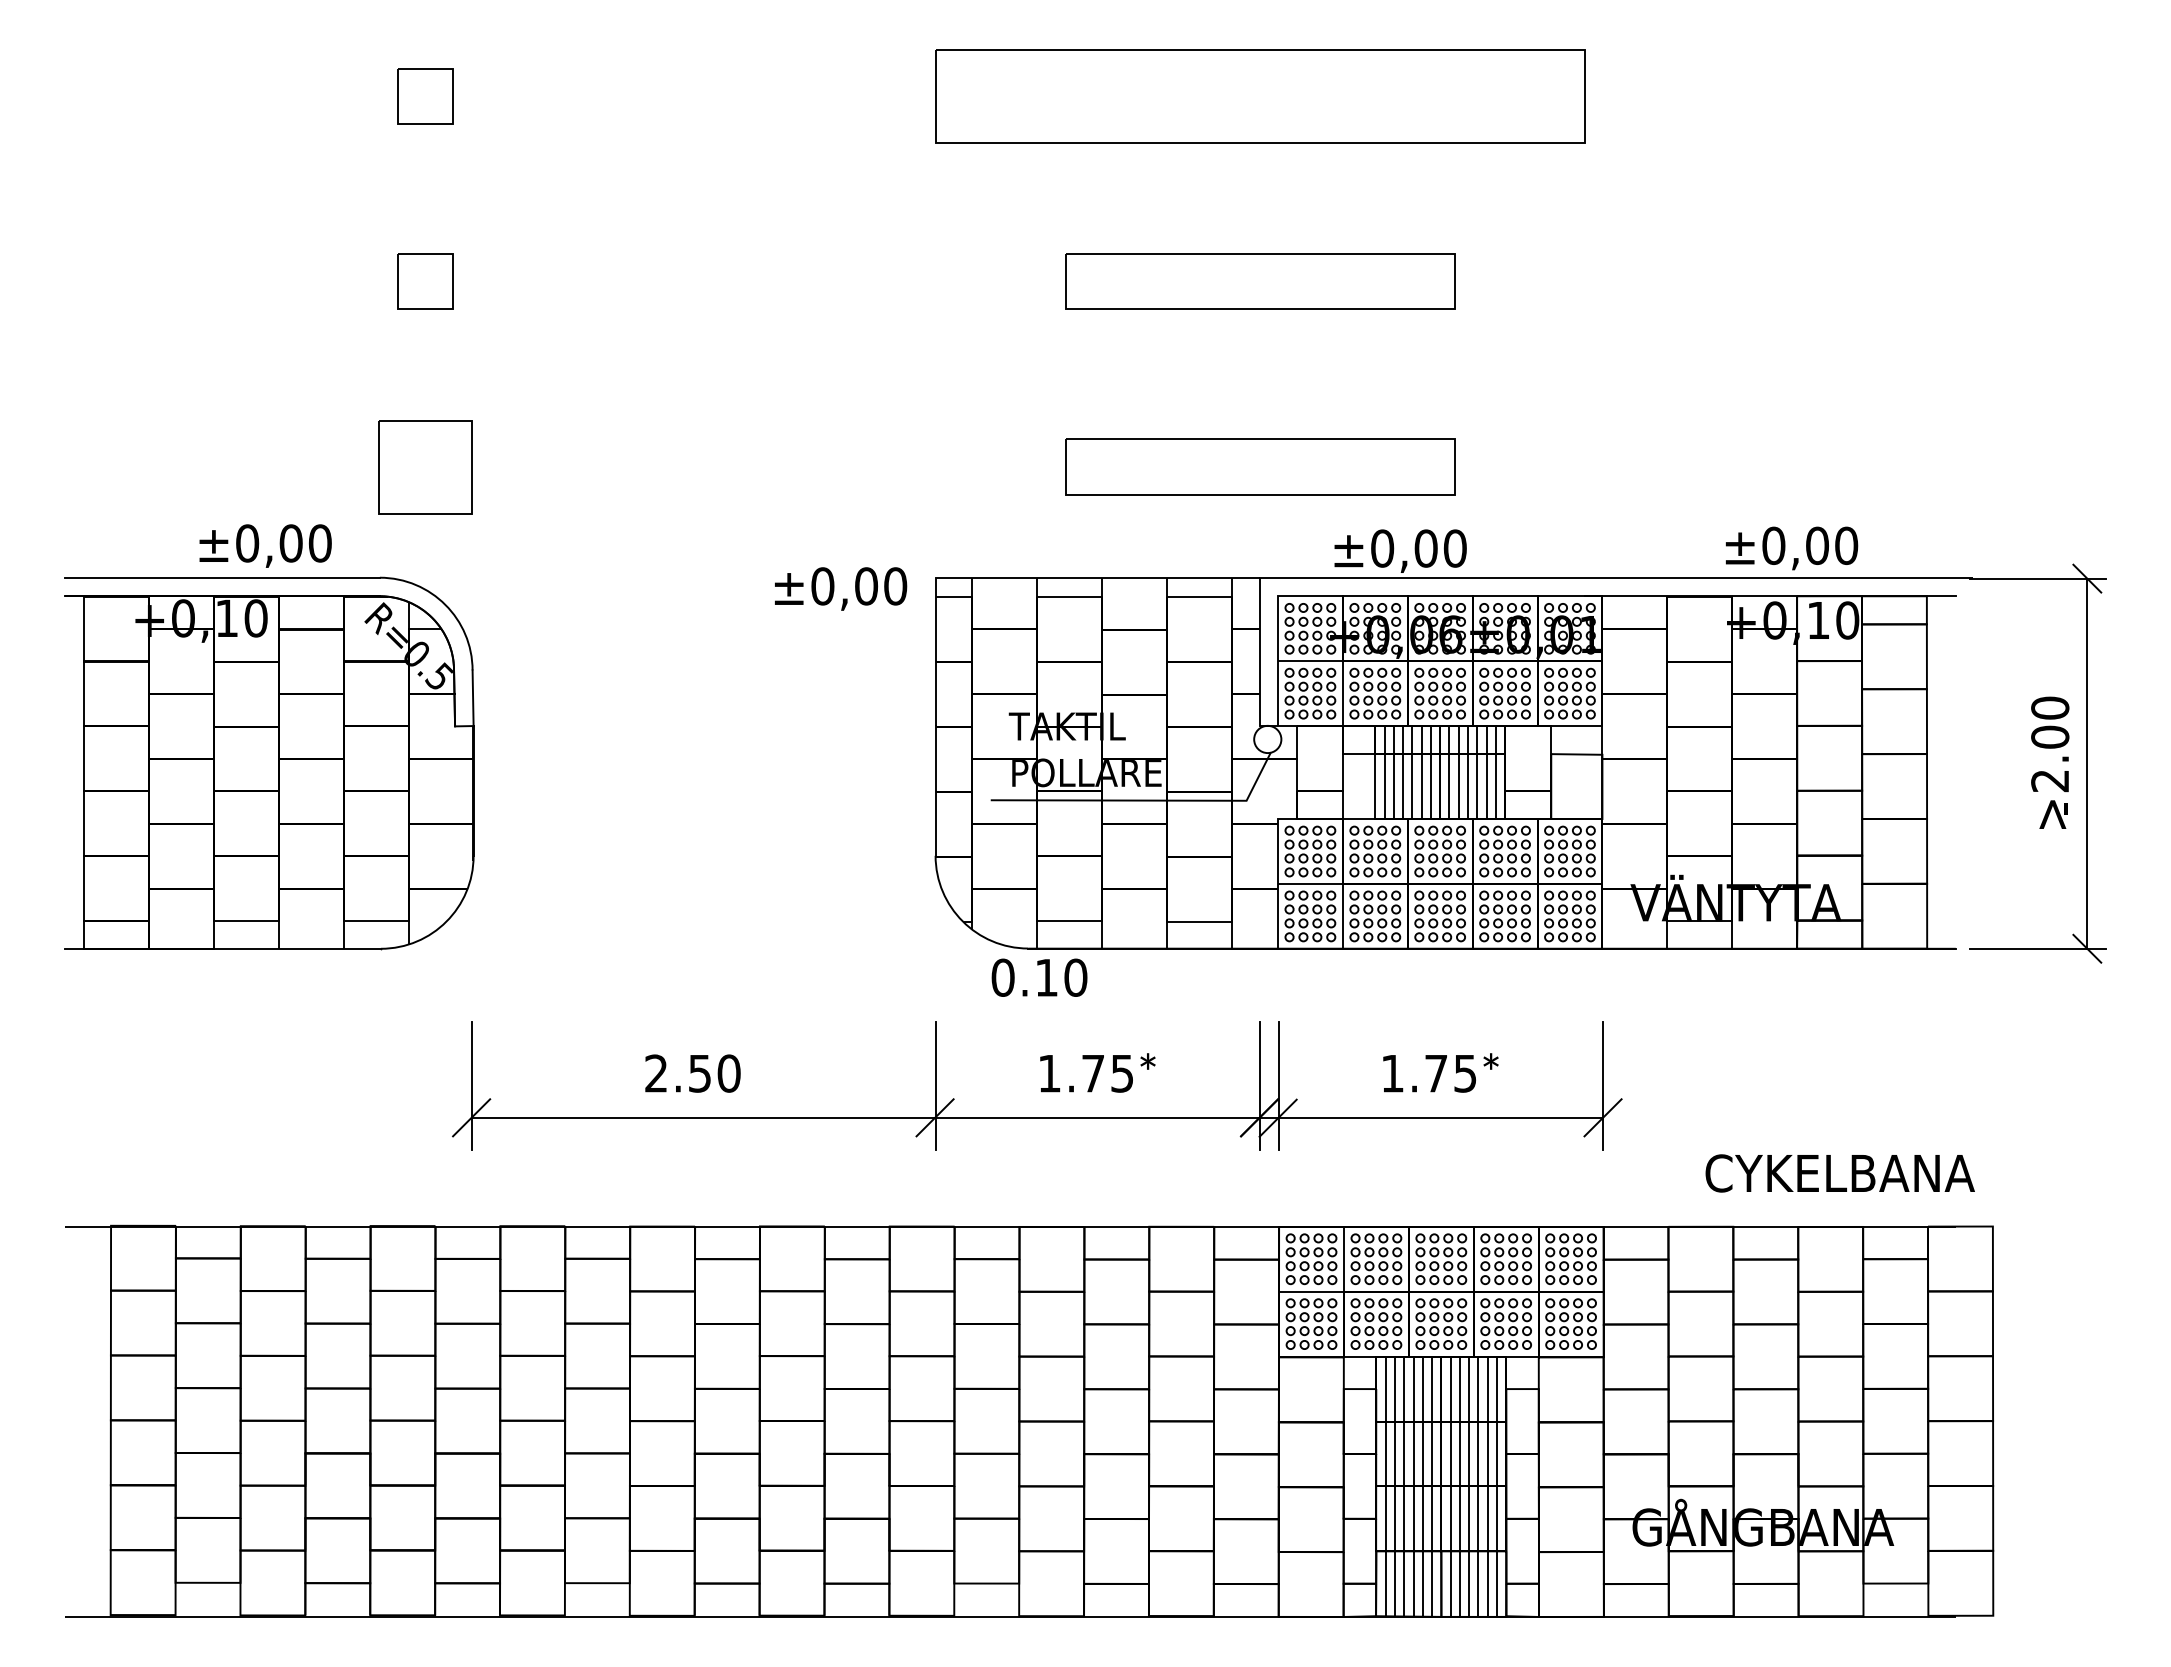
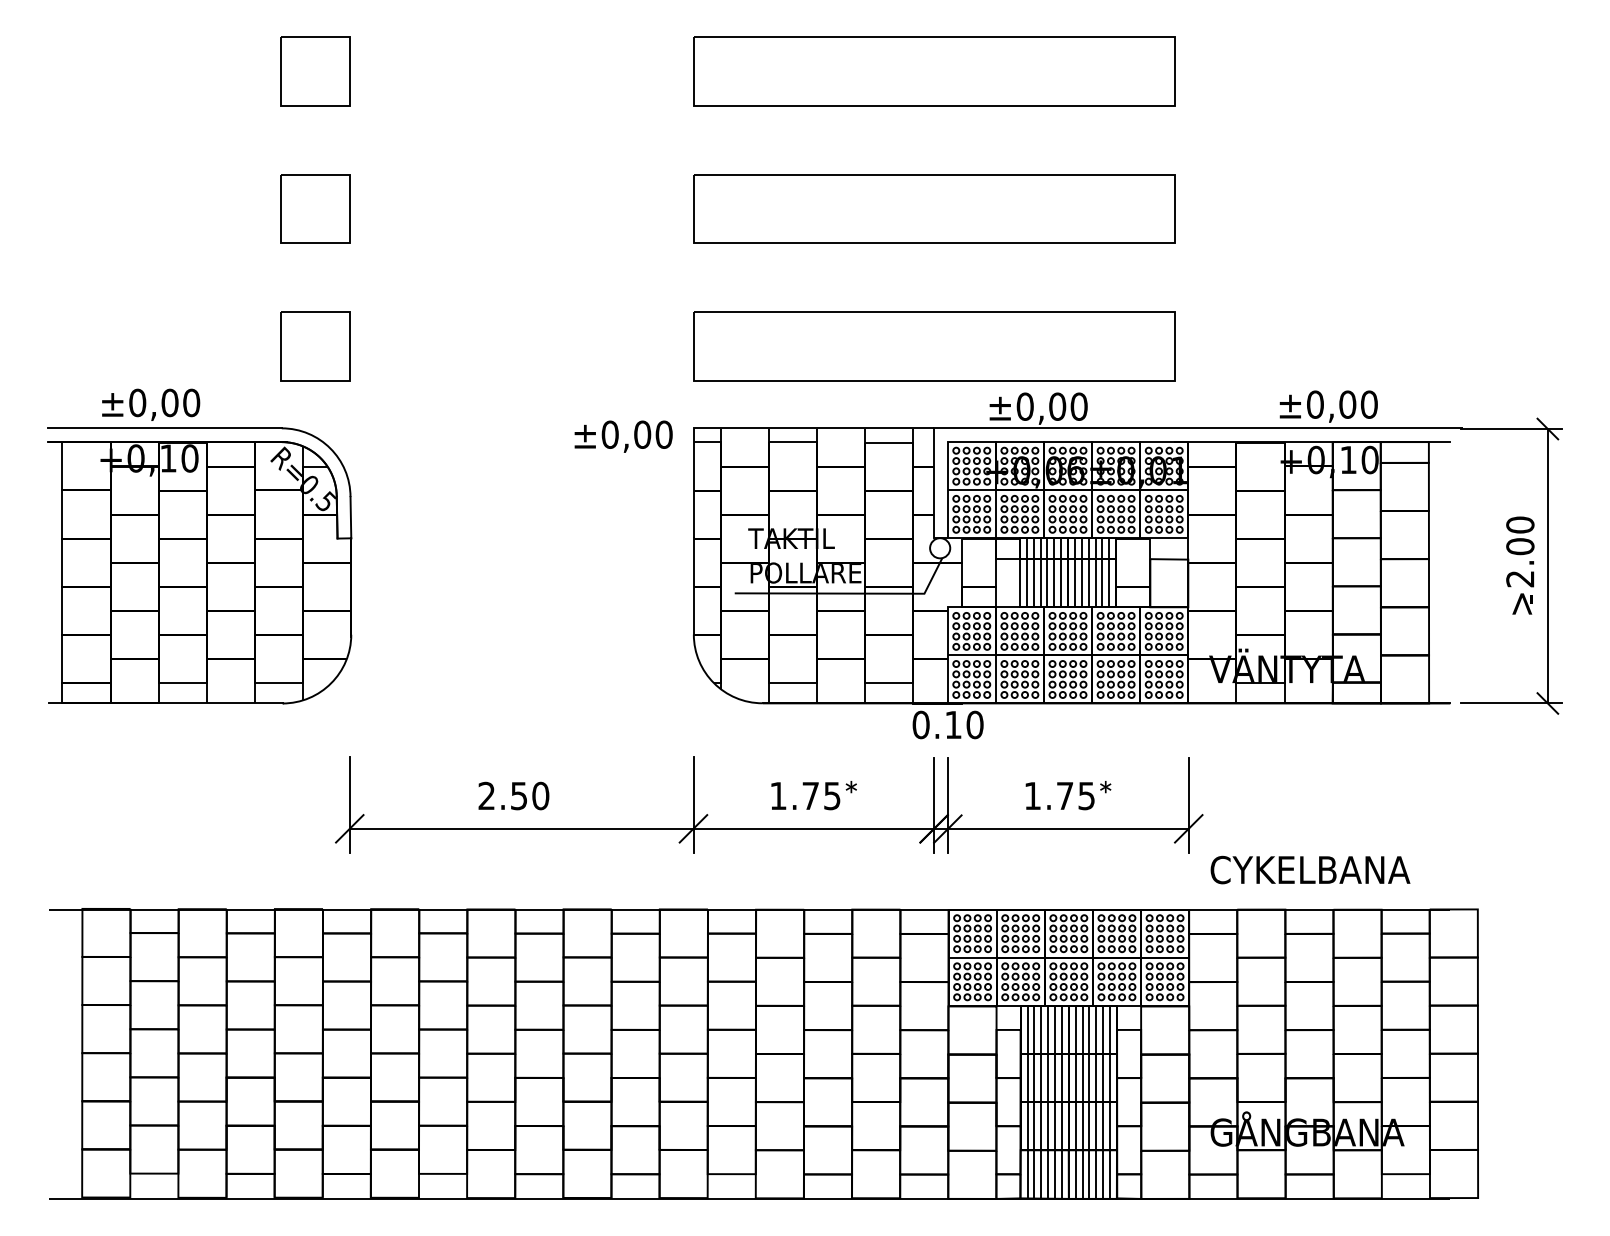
part: (425, 96) -> (315, 71), size x1.67
part: (425, 281) -> (315, 208), size x1.67
part: (1260, 281) -> (934, 208), size x1.67
part: (1260, 467) -> (934, 346), size x1.67
text: (265, 545) -> (150, 404), moved
text: (1039, 977) -> (948, 724), moved
text: (1839, 1173) -> (1309, 870), moved

